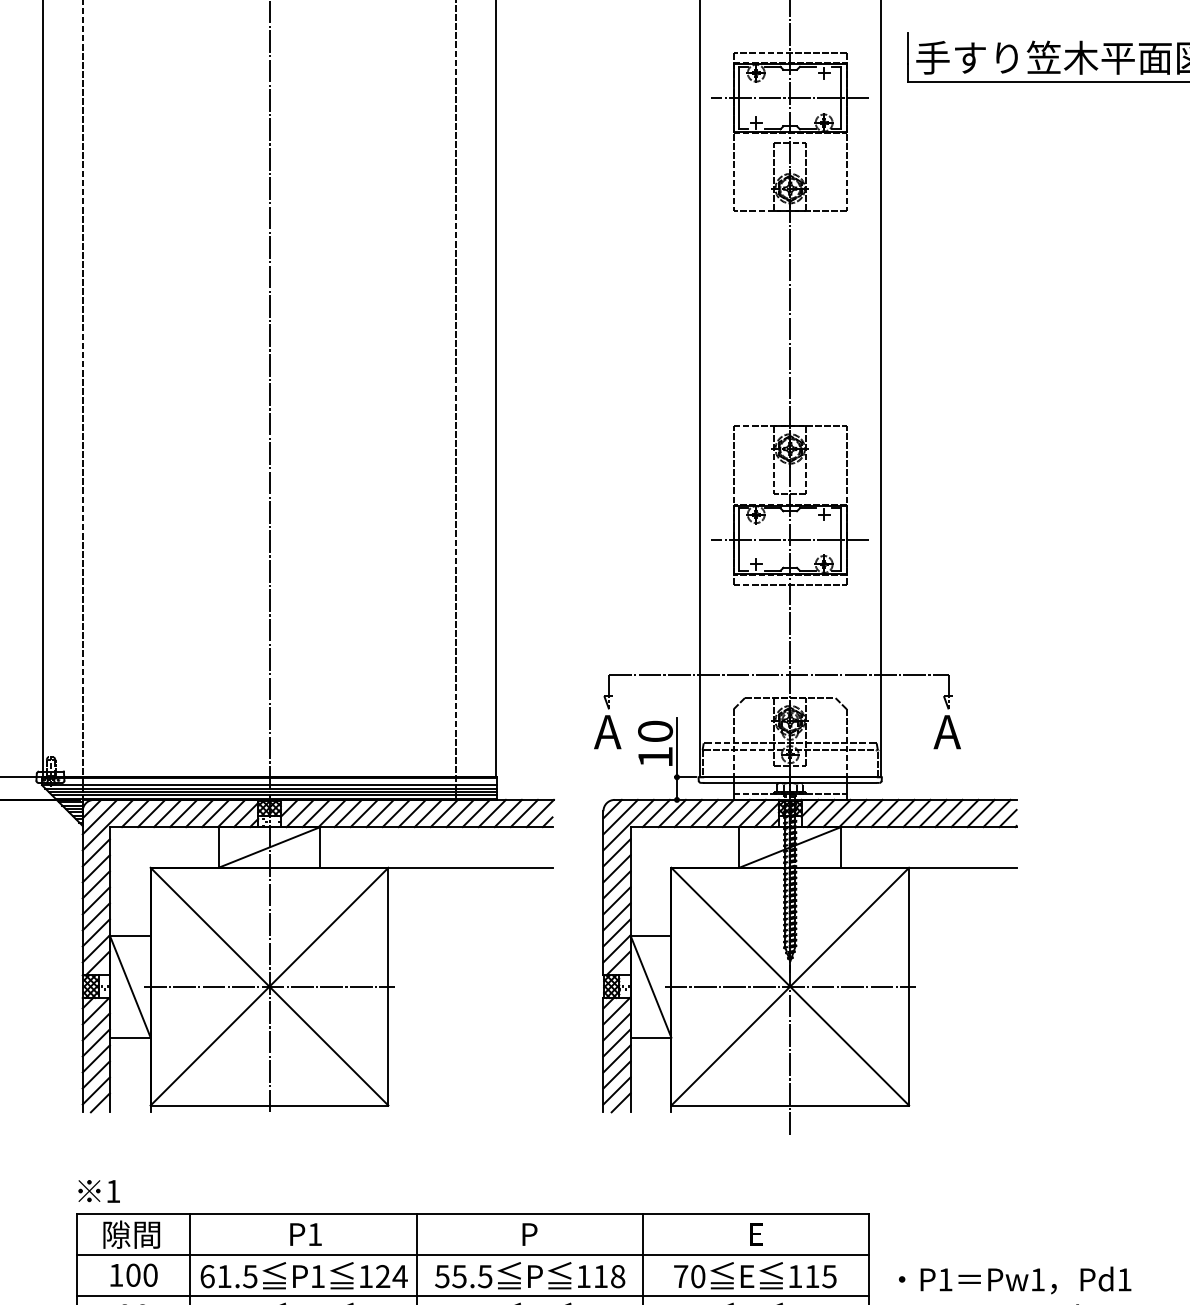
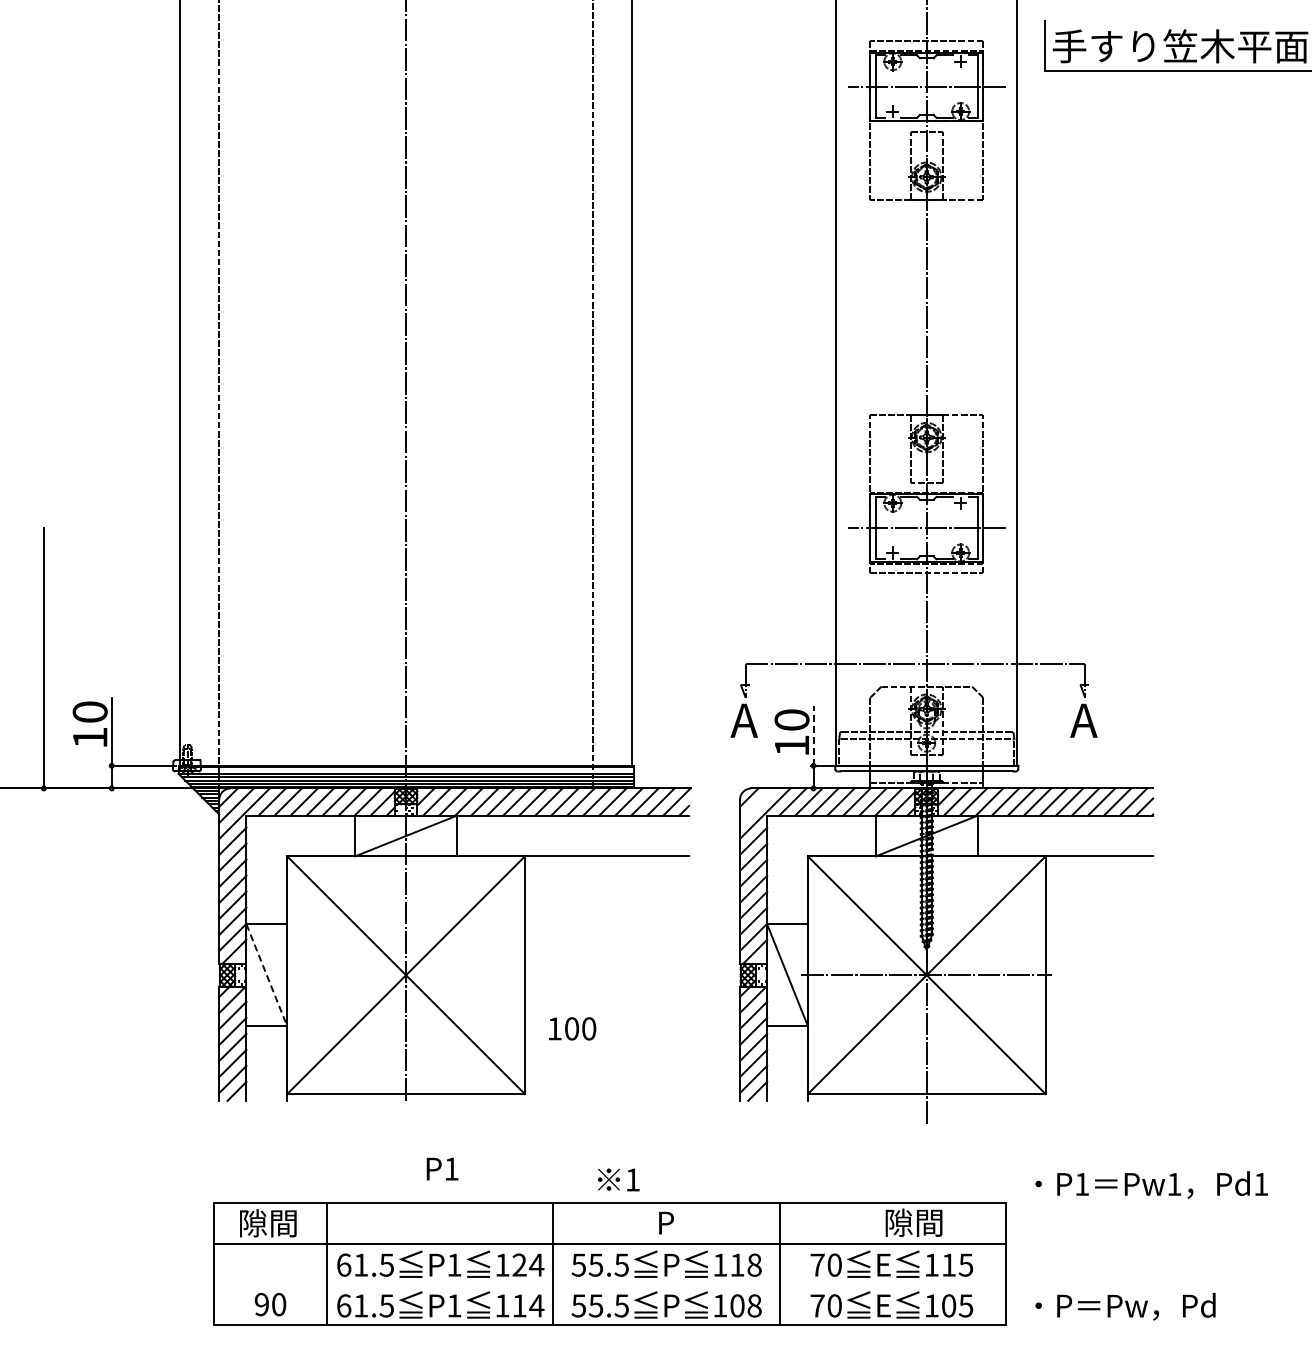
line: (676, 747) -> (813, 736), solid -> dashed
line: (620, 816) -> (757, 805), removed
line: (129, 986) -> (266, 975), solid -> dashed
line: (268, 986) -> (405, 975), removed
text: (98, 1190) -> (618, 1179), moved
text: (305, 1233) -> (442, 1168), moved
text: (776, 1233) -> (913, 1222), E -> 隙間
text: (133, 1274) -> (572, 1028), moved
text: (1014, 1279) -> (1151, 1184), moved
line: (472, 1295) -> (609, 1284), removed

